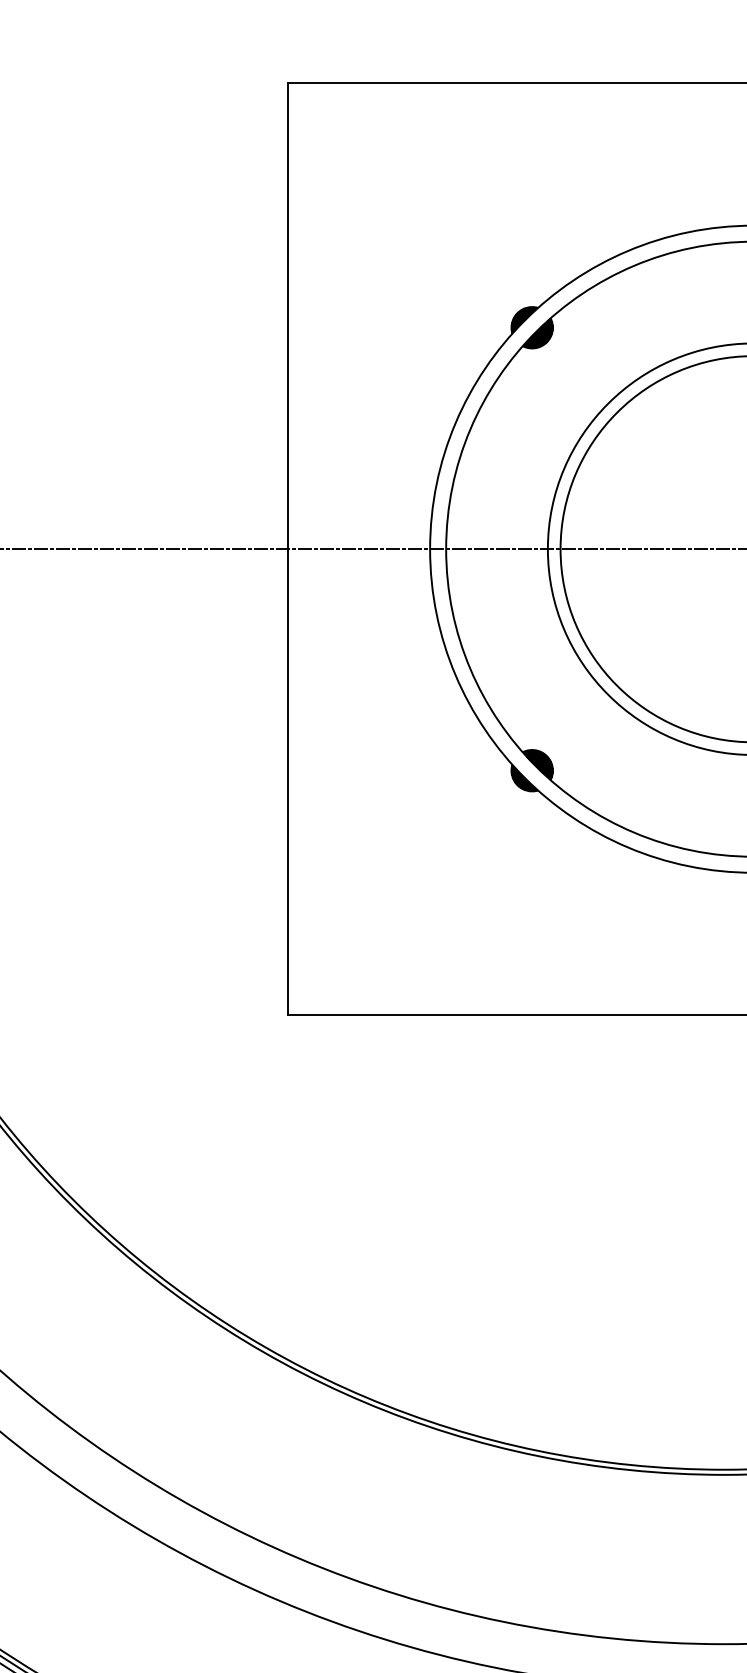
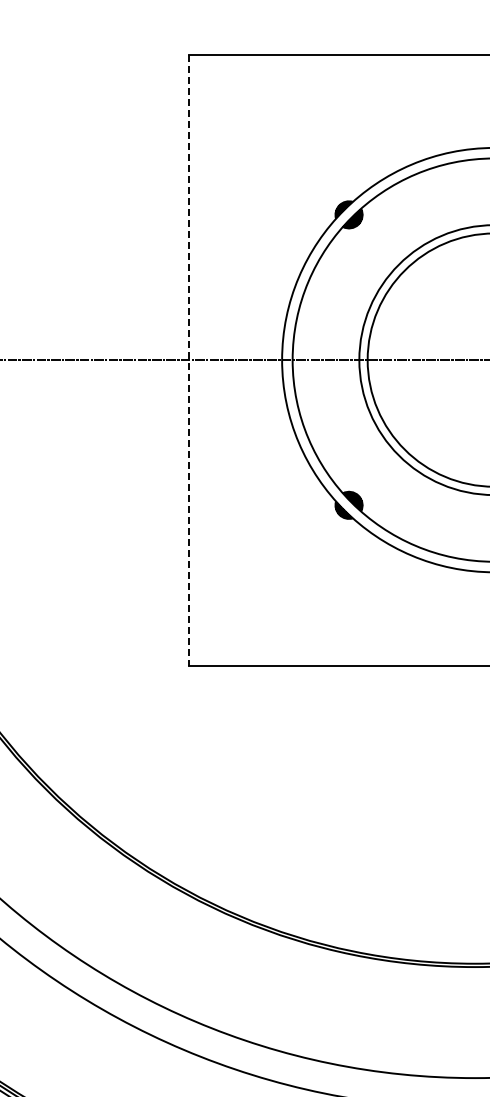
line: (287, 549) -> (188, 360), solid -> dashed

